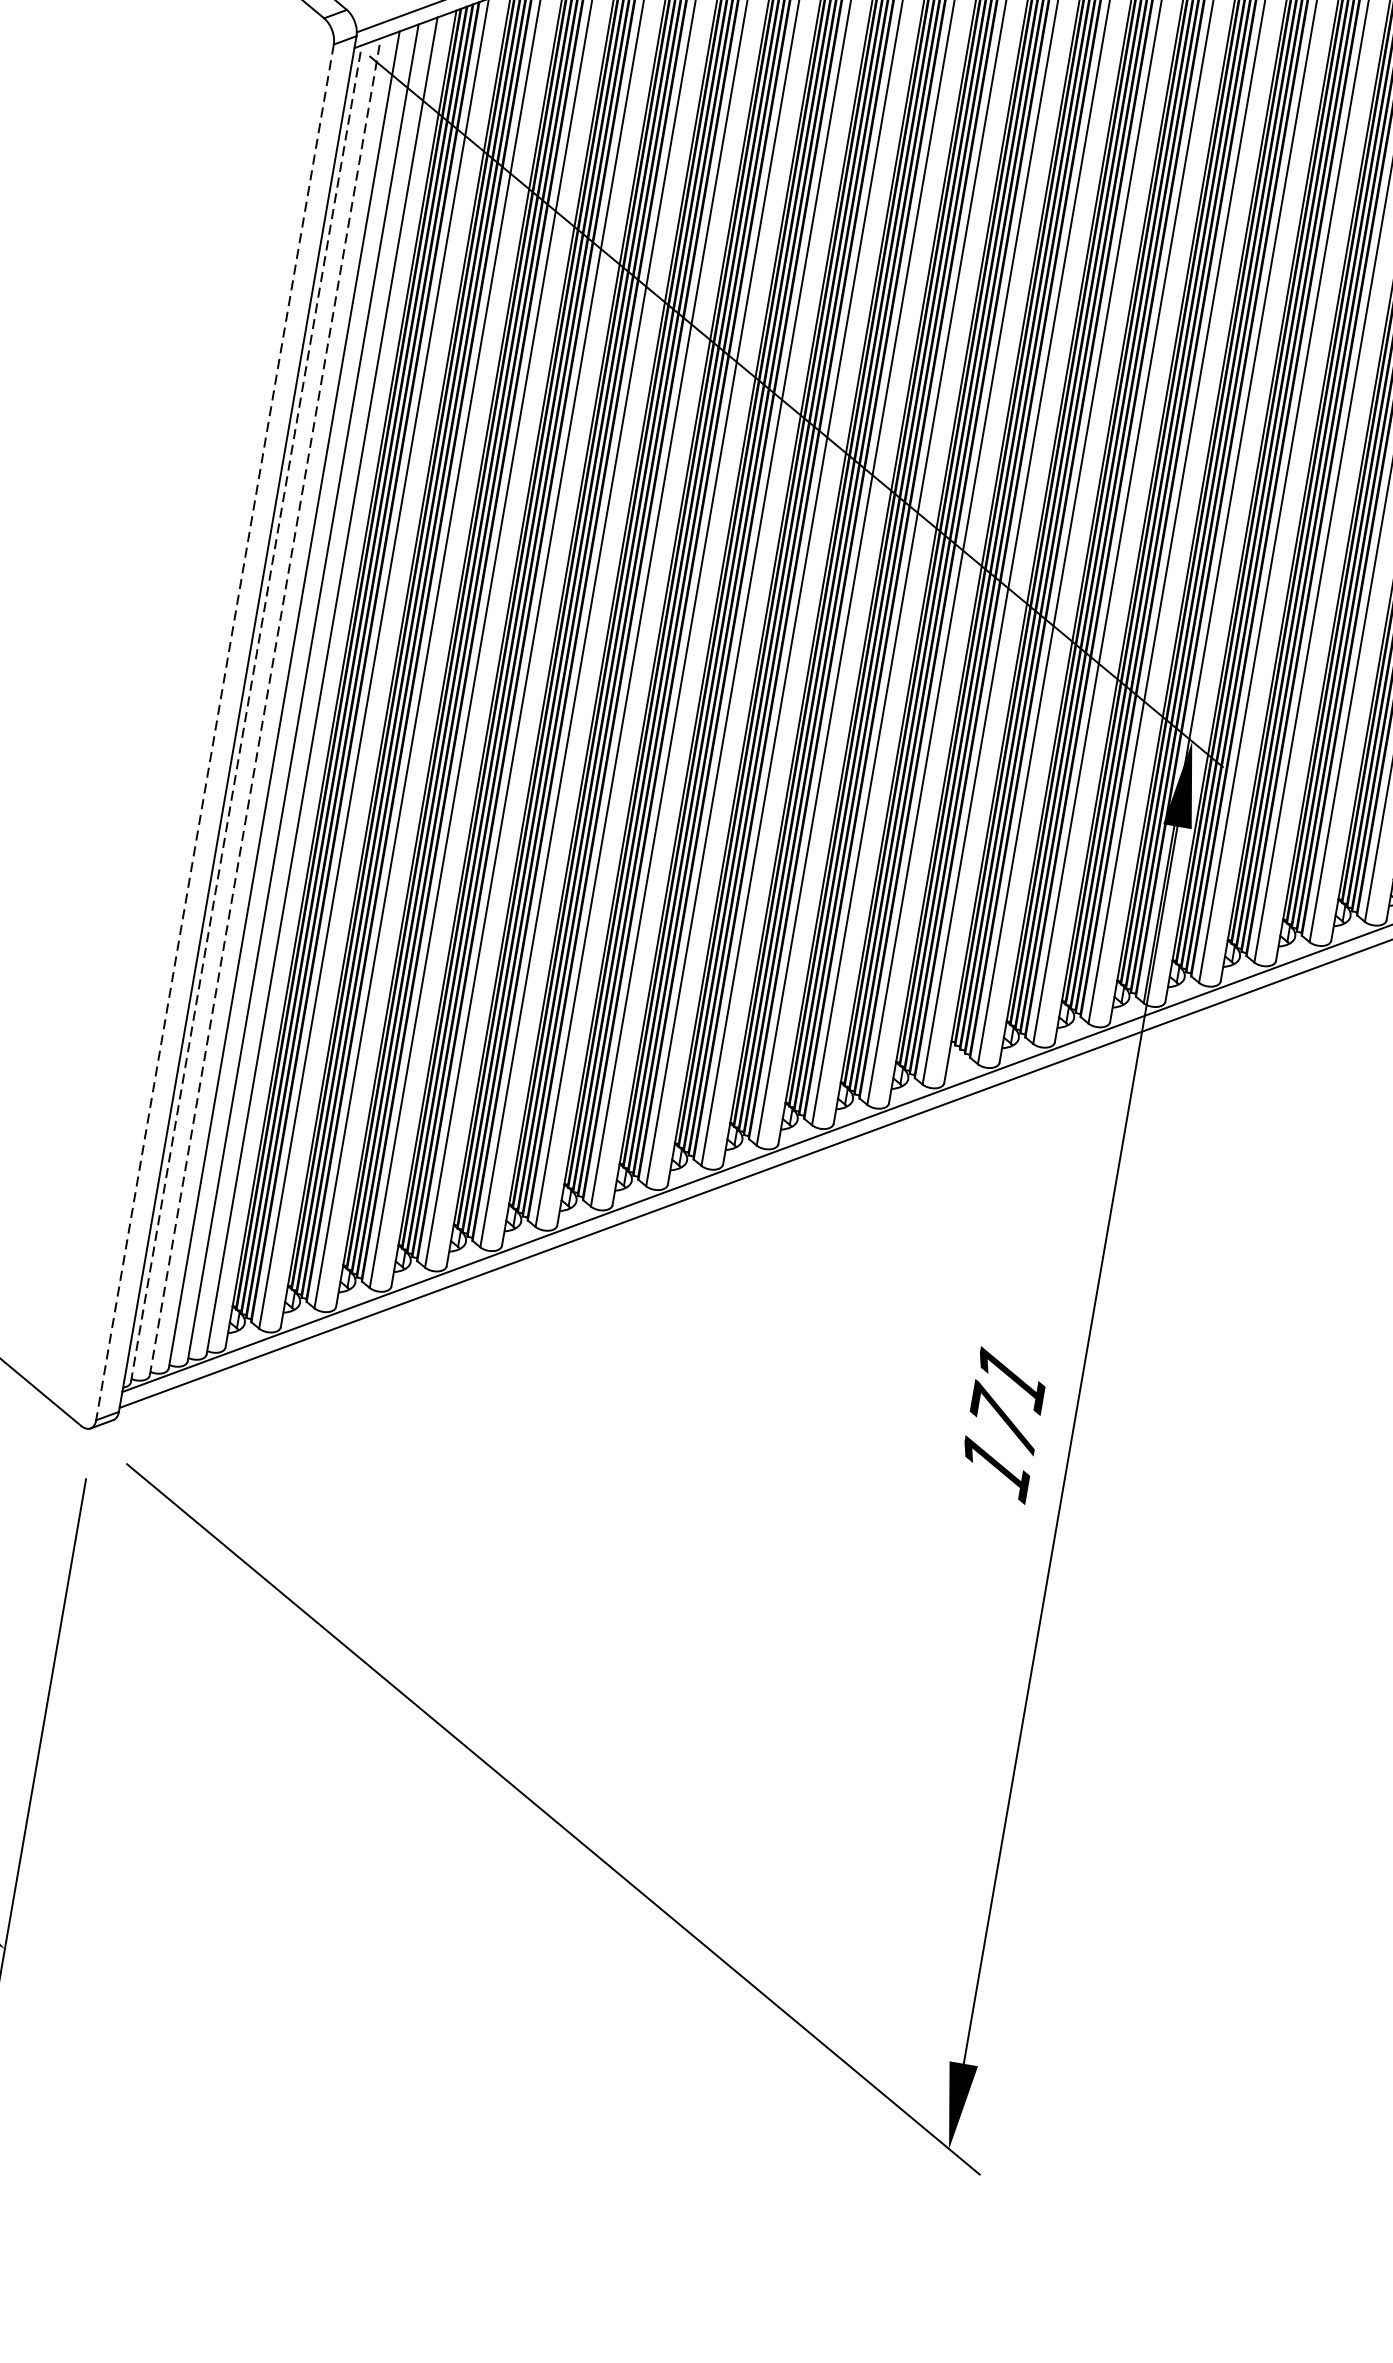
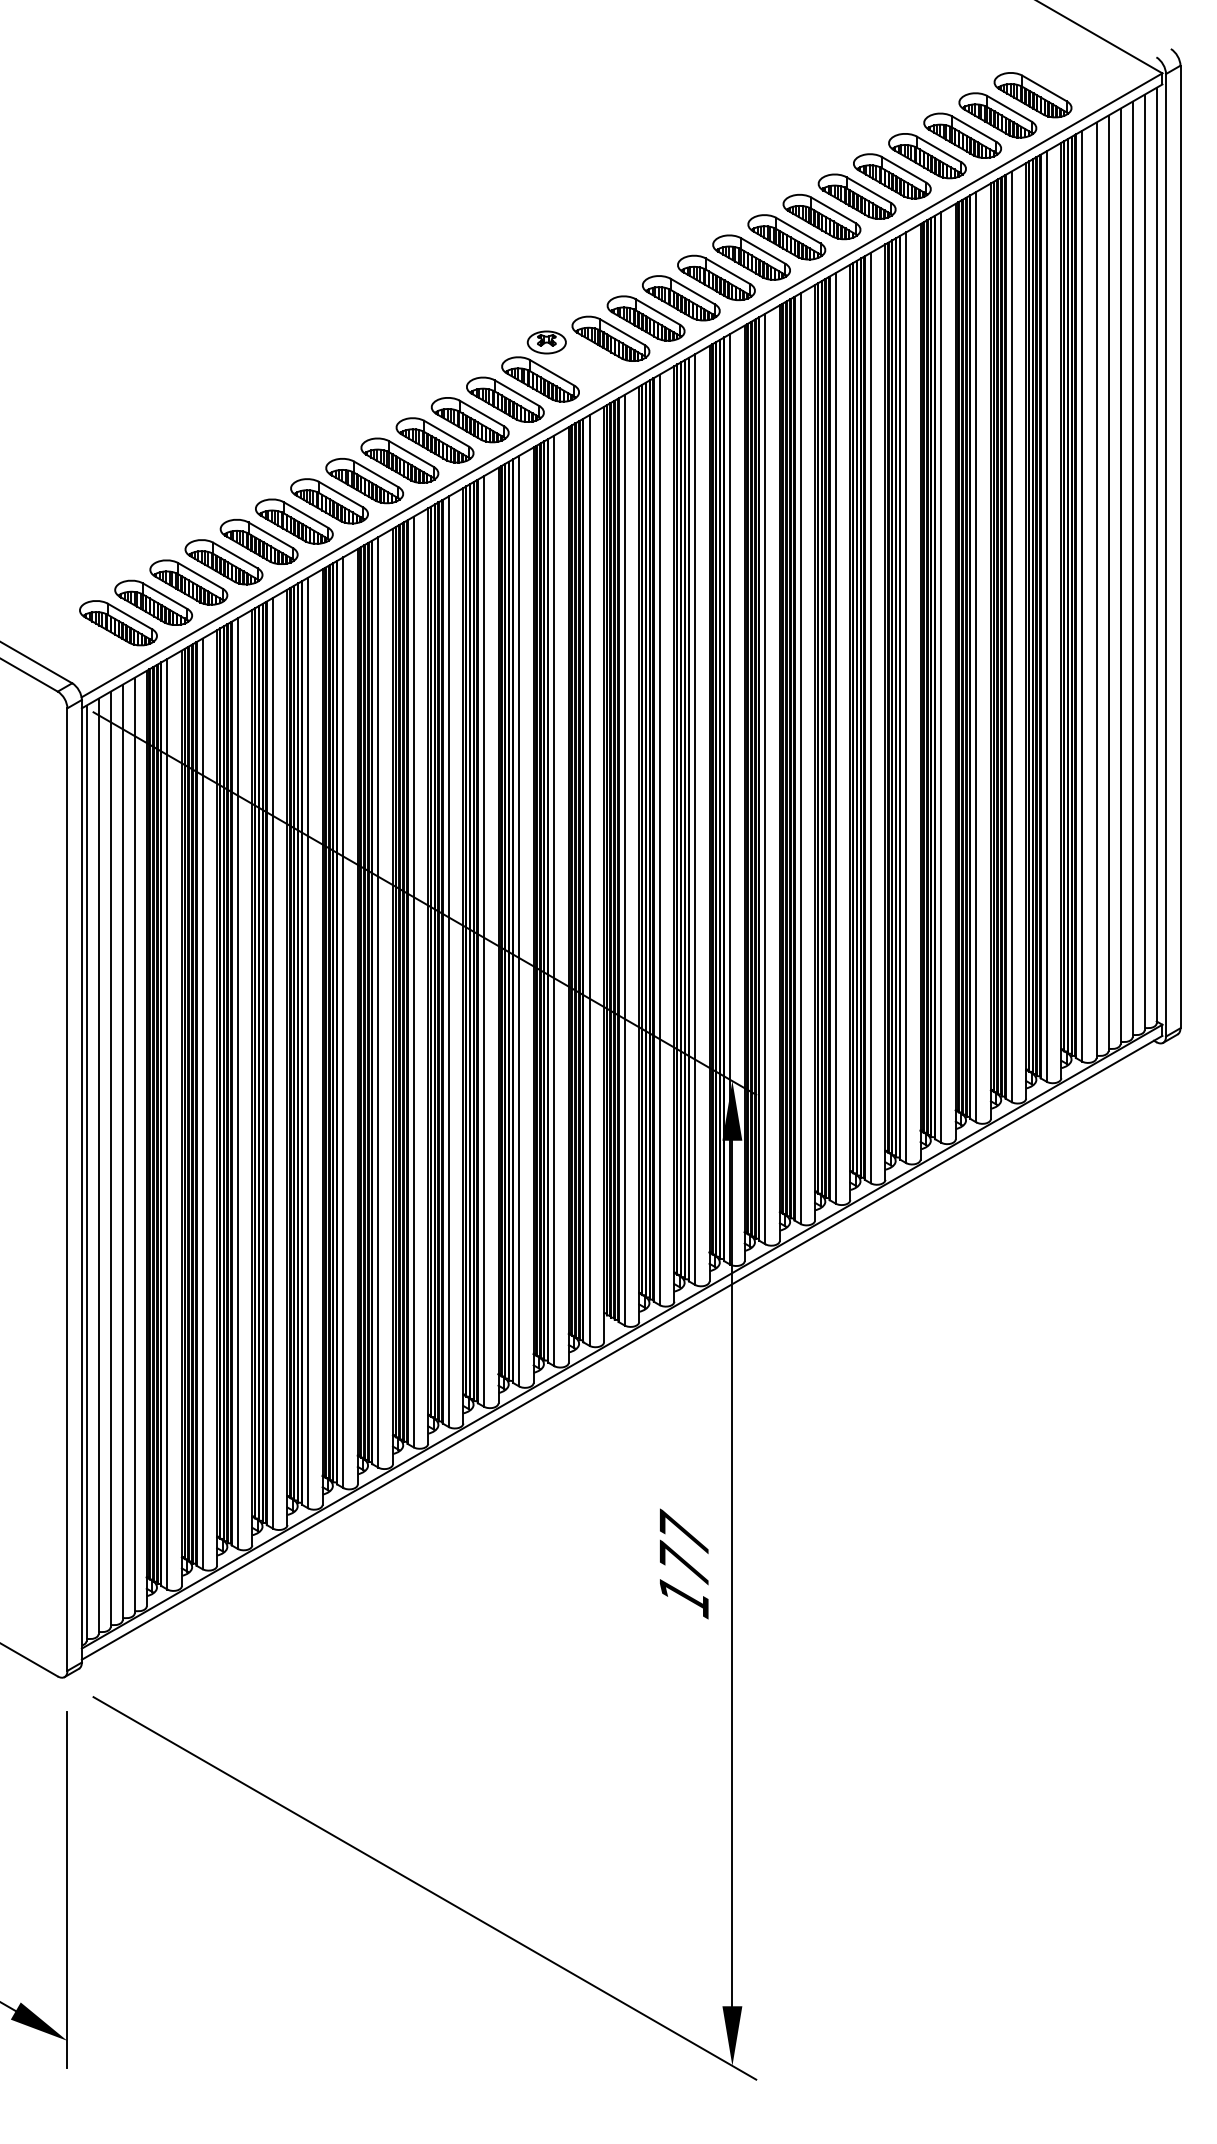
line: (265, 707) -> (98, 1166), dashed -> solid
line: (246, 714) -> (86, 1173), dashed -> solid
line: (214, 733) -> (67, 1190), dashed -> solid
text: (1010, 1374) -> (683, 1532), 171 -> 177

